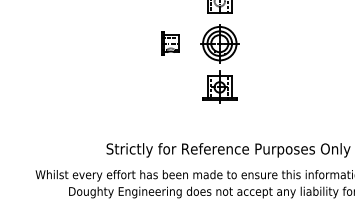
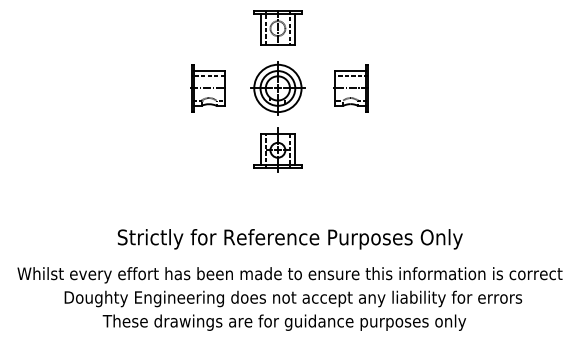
part: (170, 43) -> (207, 88), size x1.43
part: (271, 43) -> (350, 88), added

